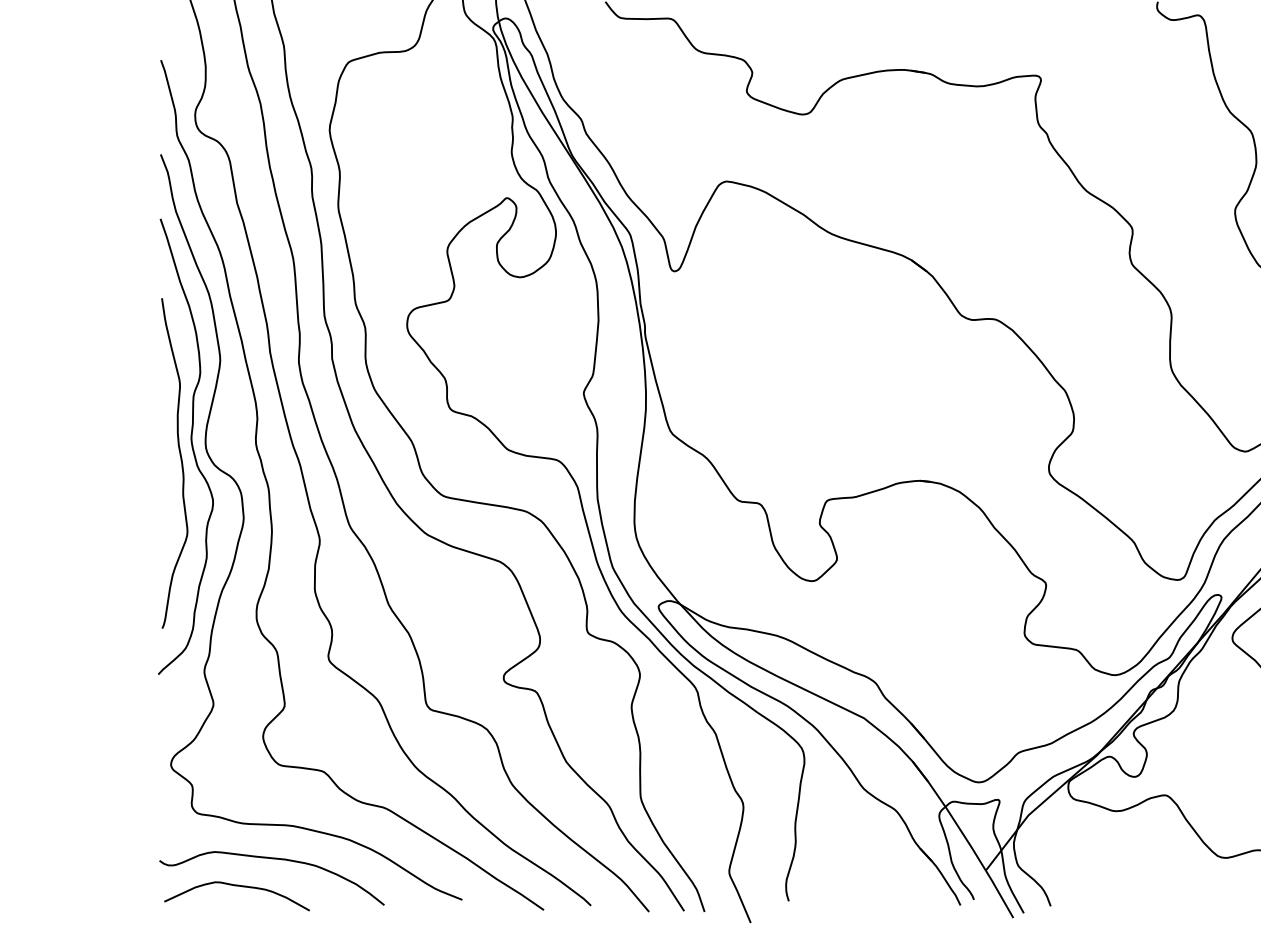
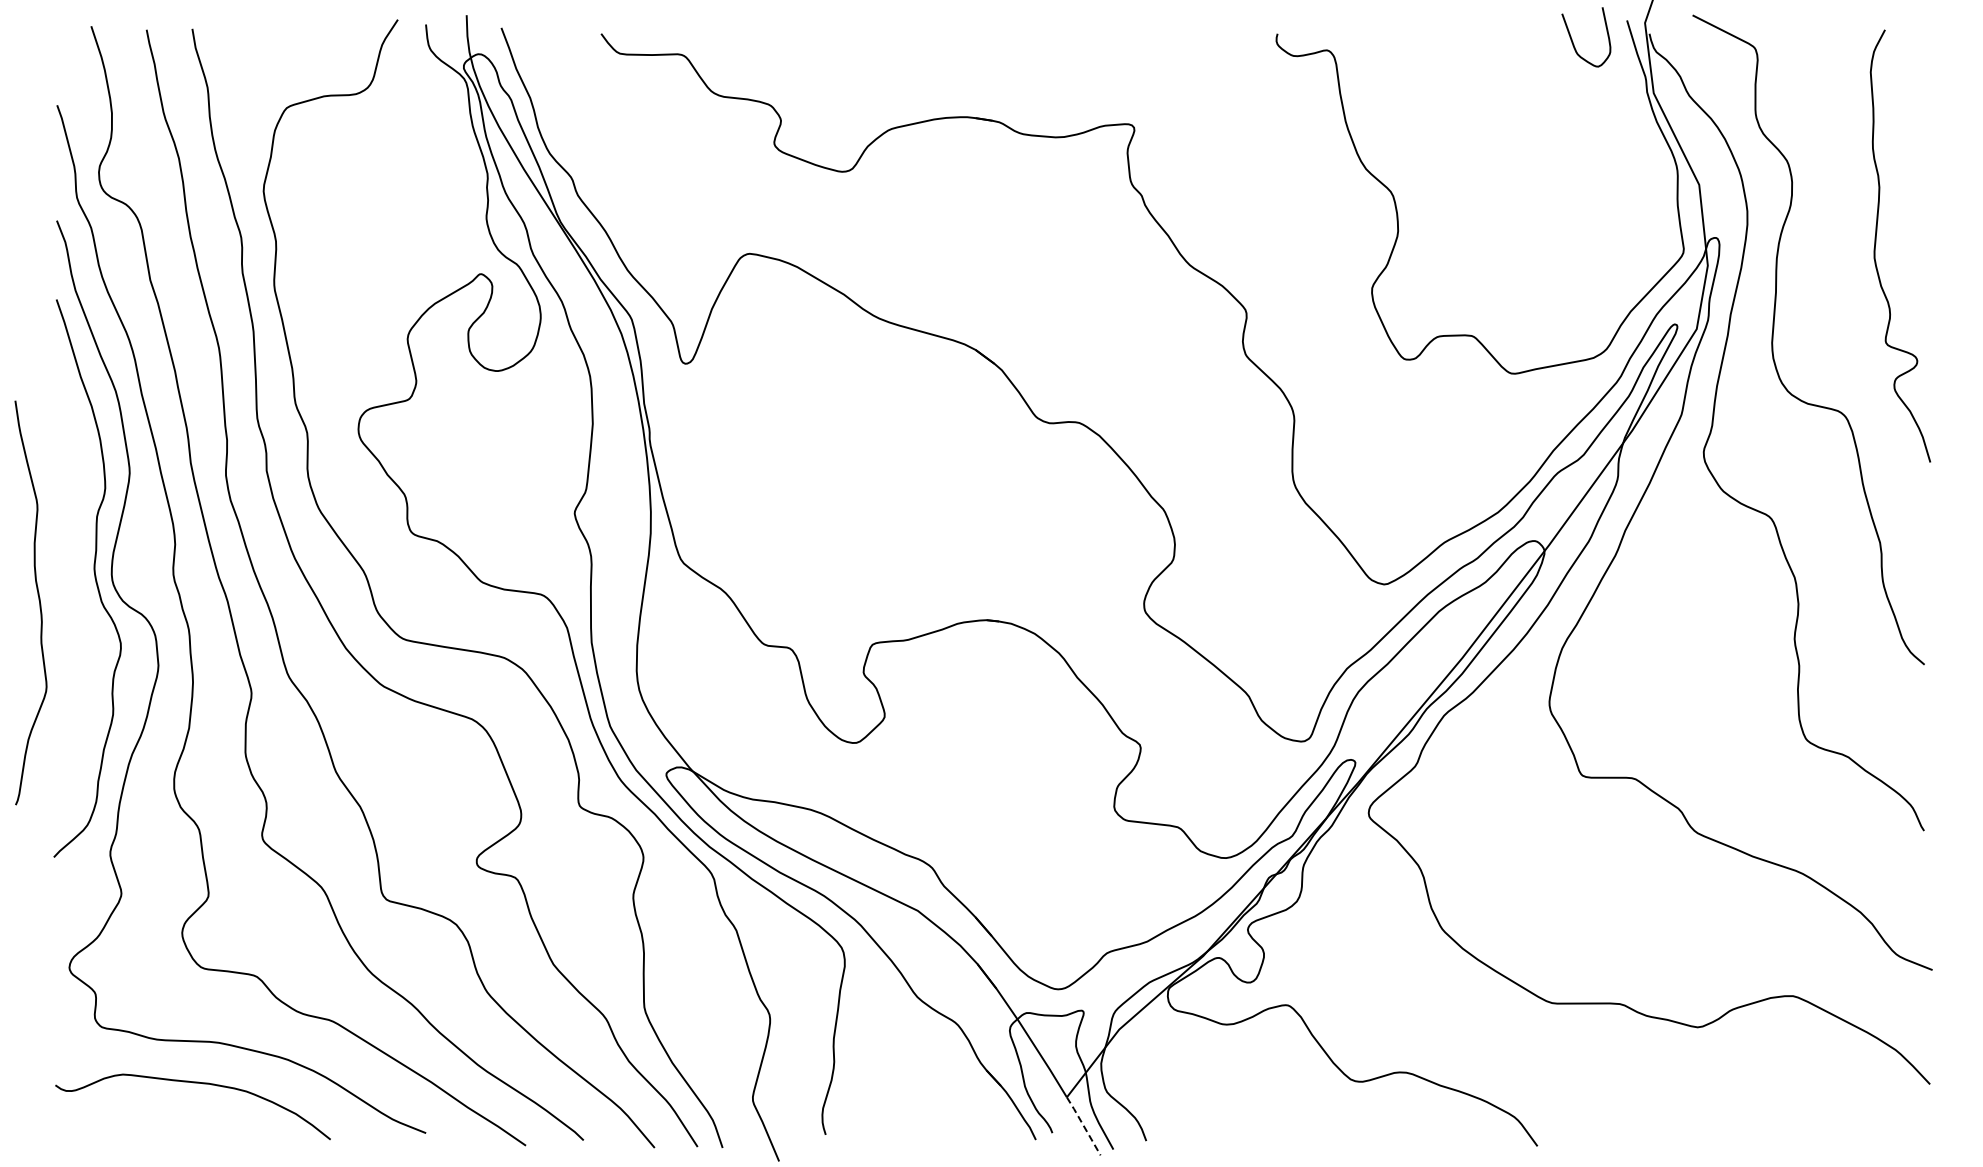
curve: (180, 461) -> (38, 600), moved
curve: (240, 887) -> (154, 1117), removed
line: (999, 894) -> (1083, 1126), solid -> dashed

